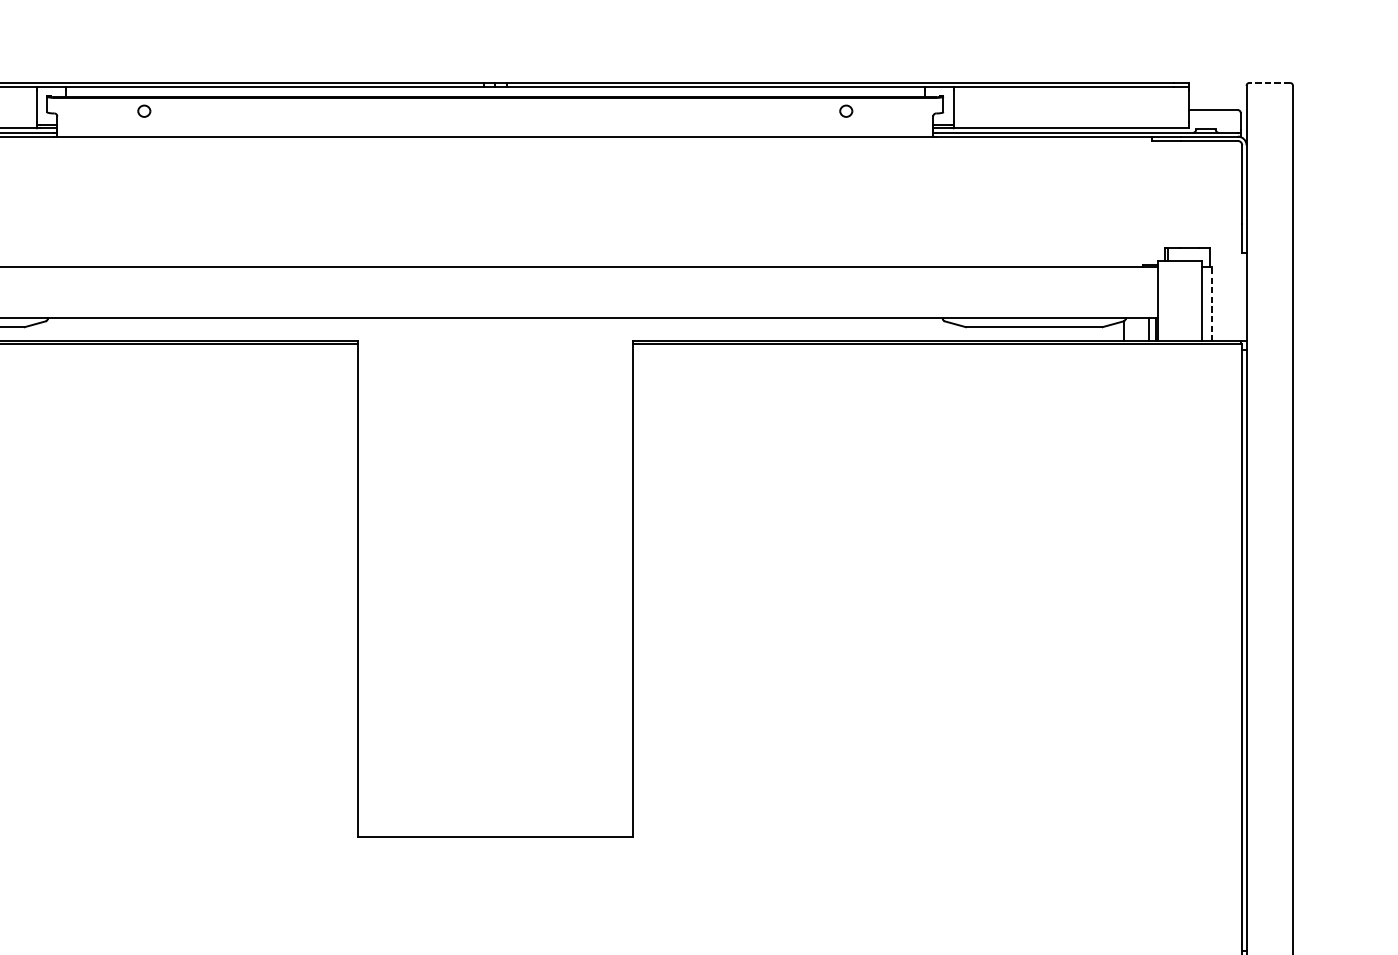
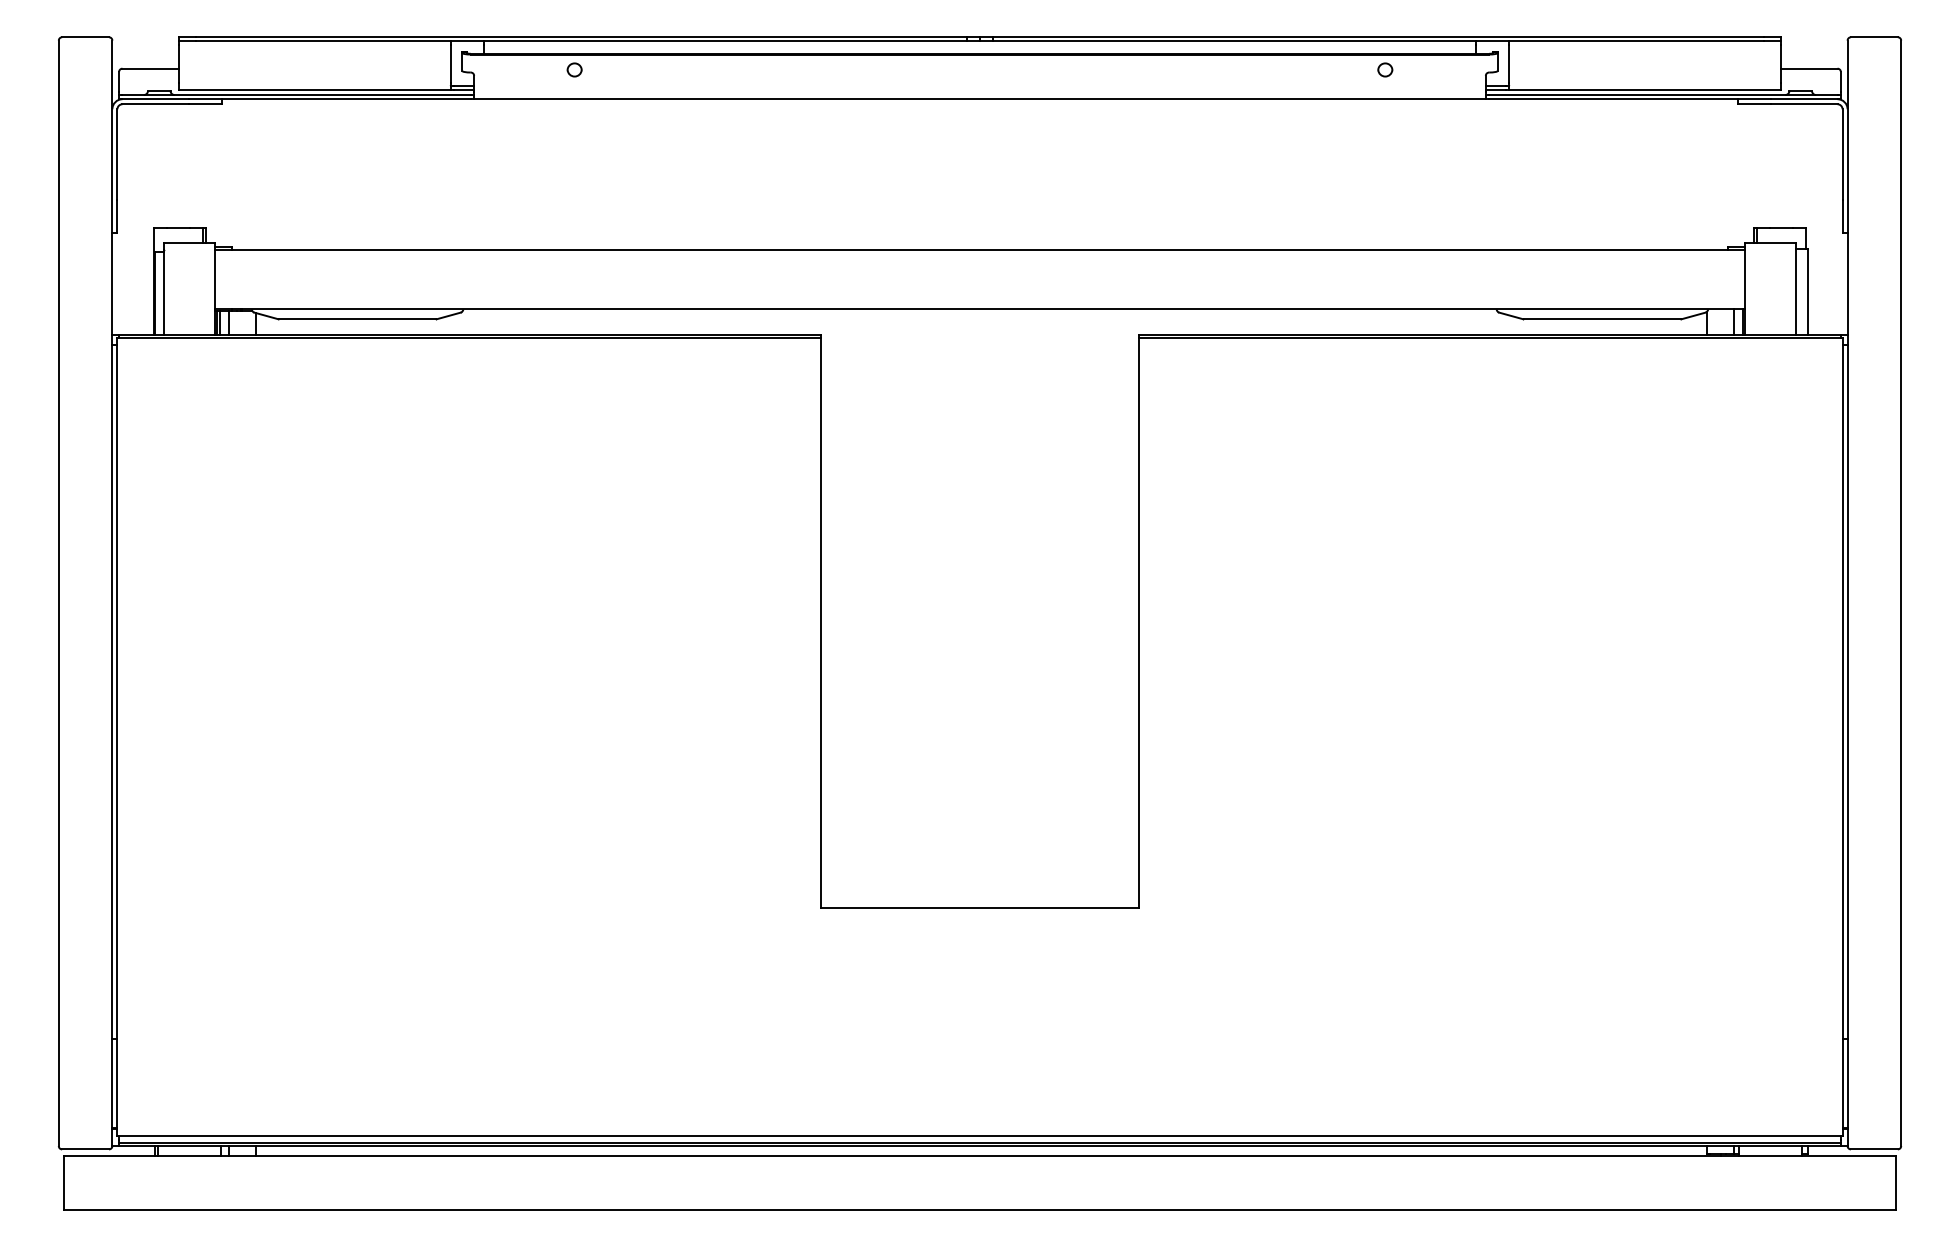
line: (1268, 83) -> (1873, 37), dashed -> solid
line: (1211, 303) -> (1807, 291), dashed -> solid

